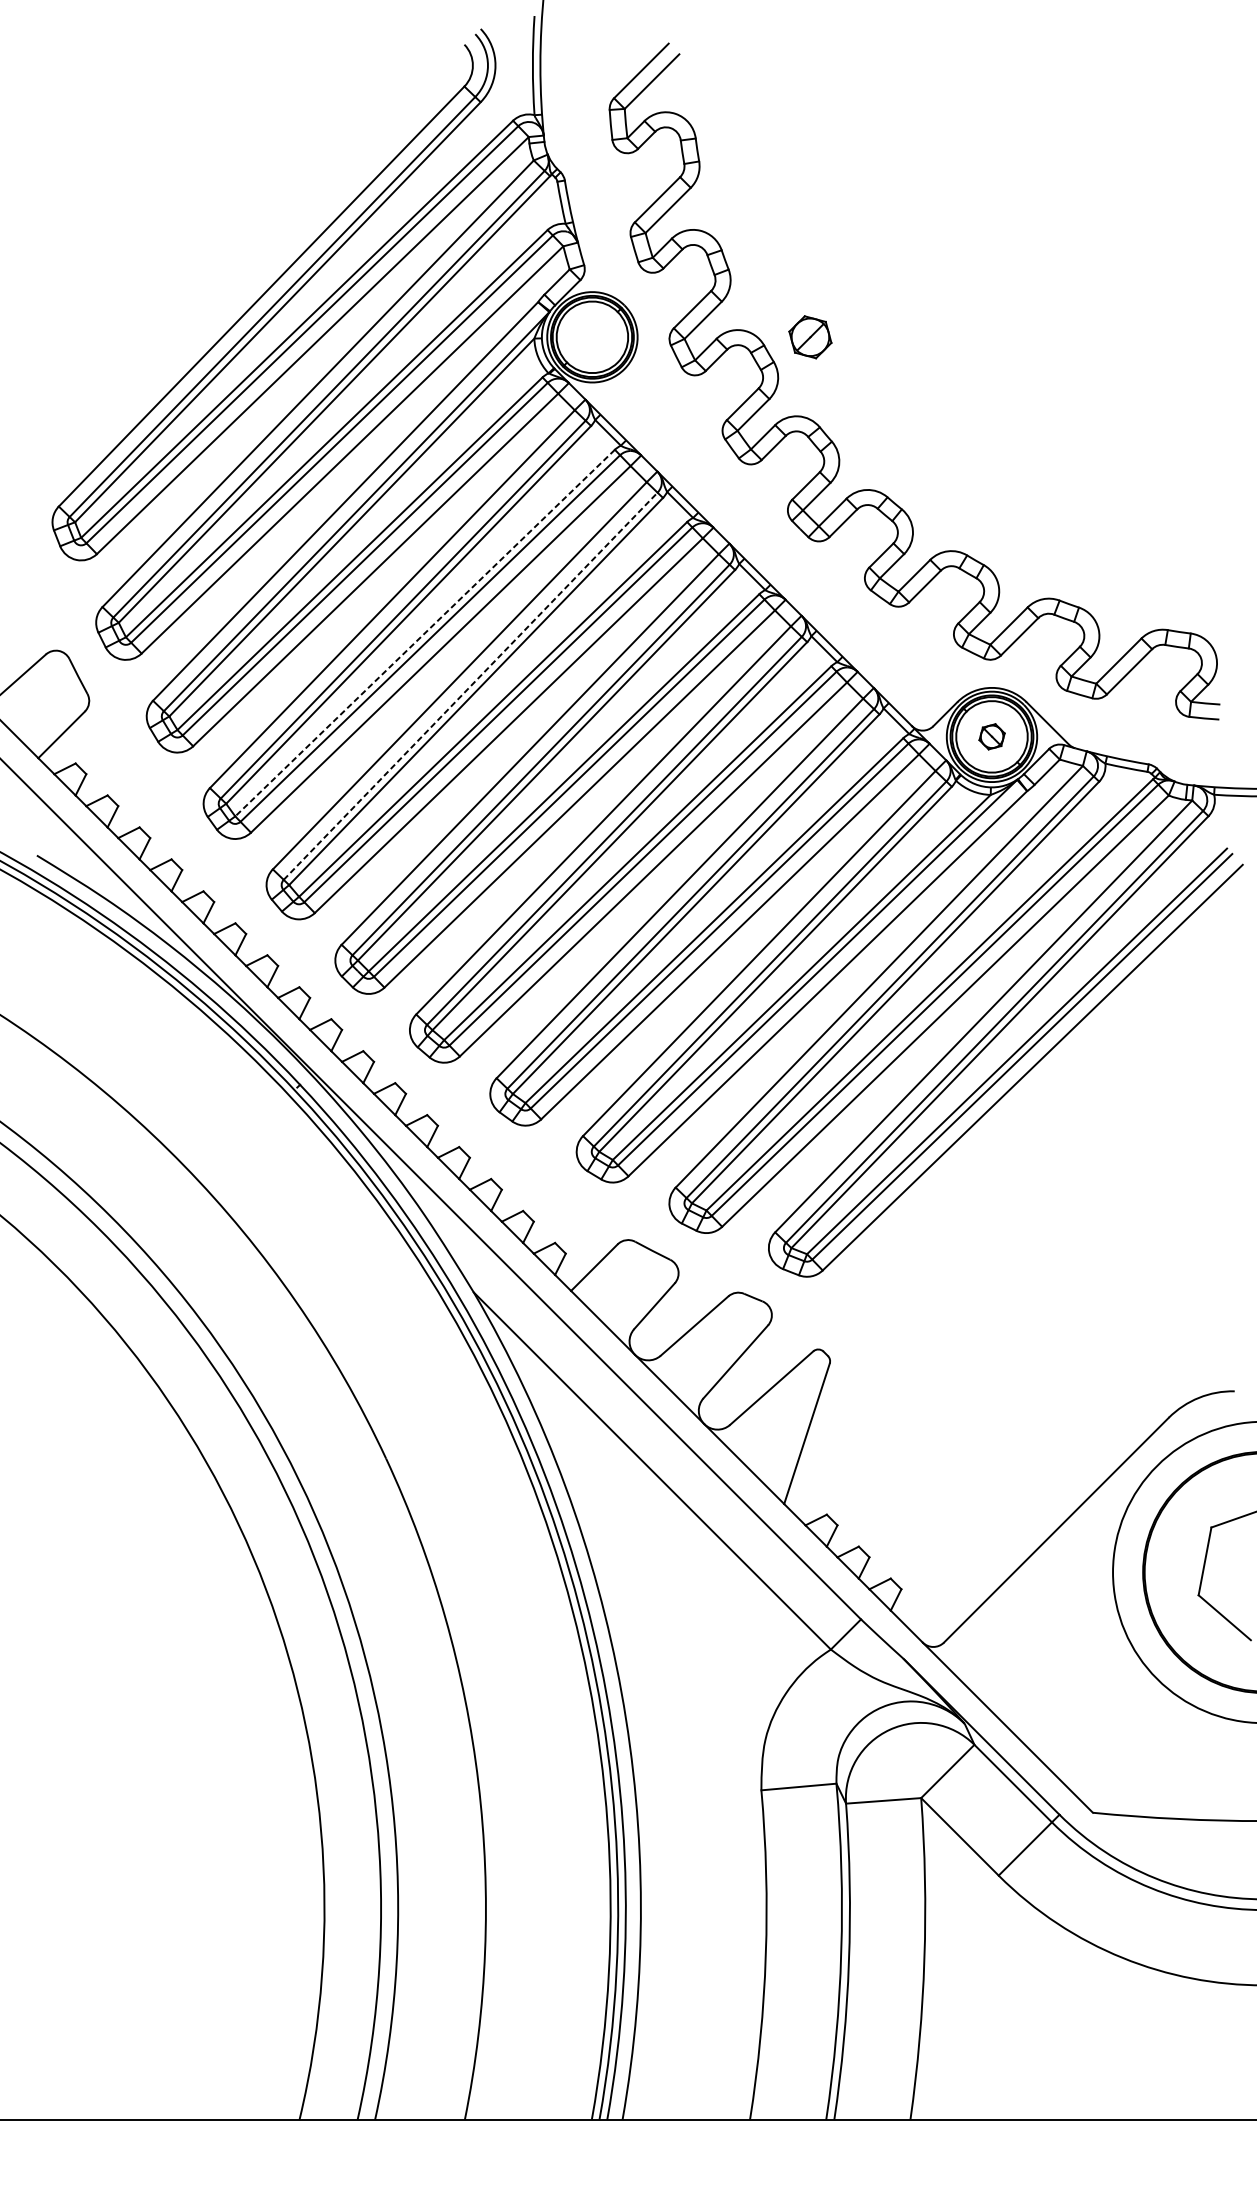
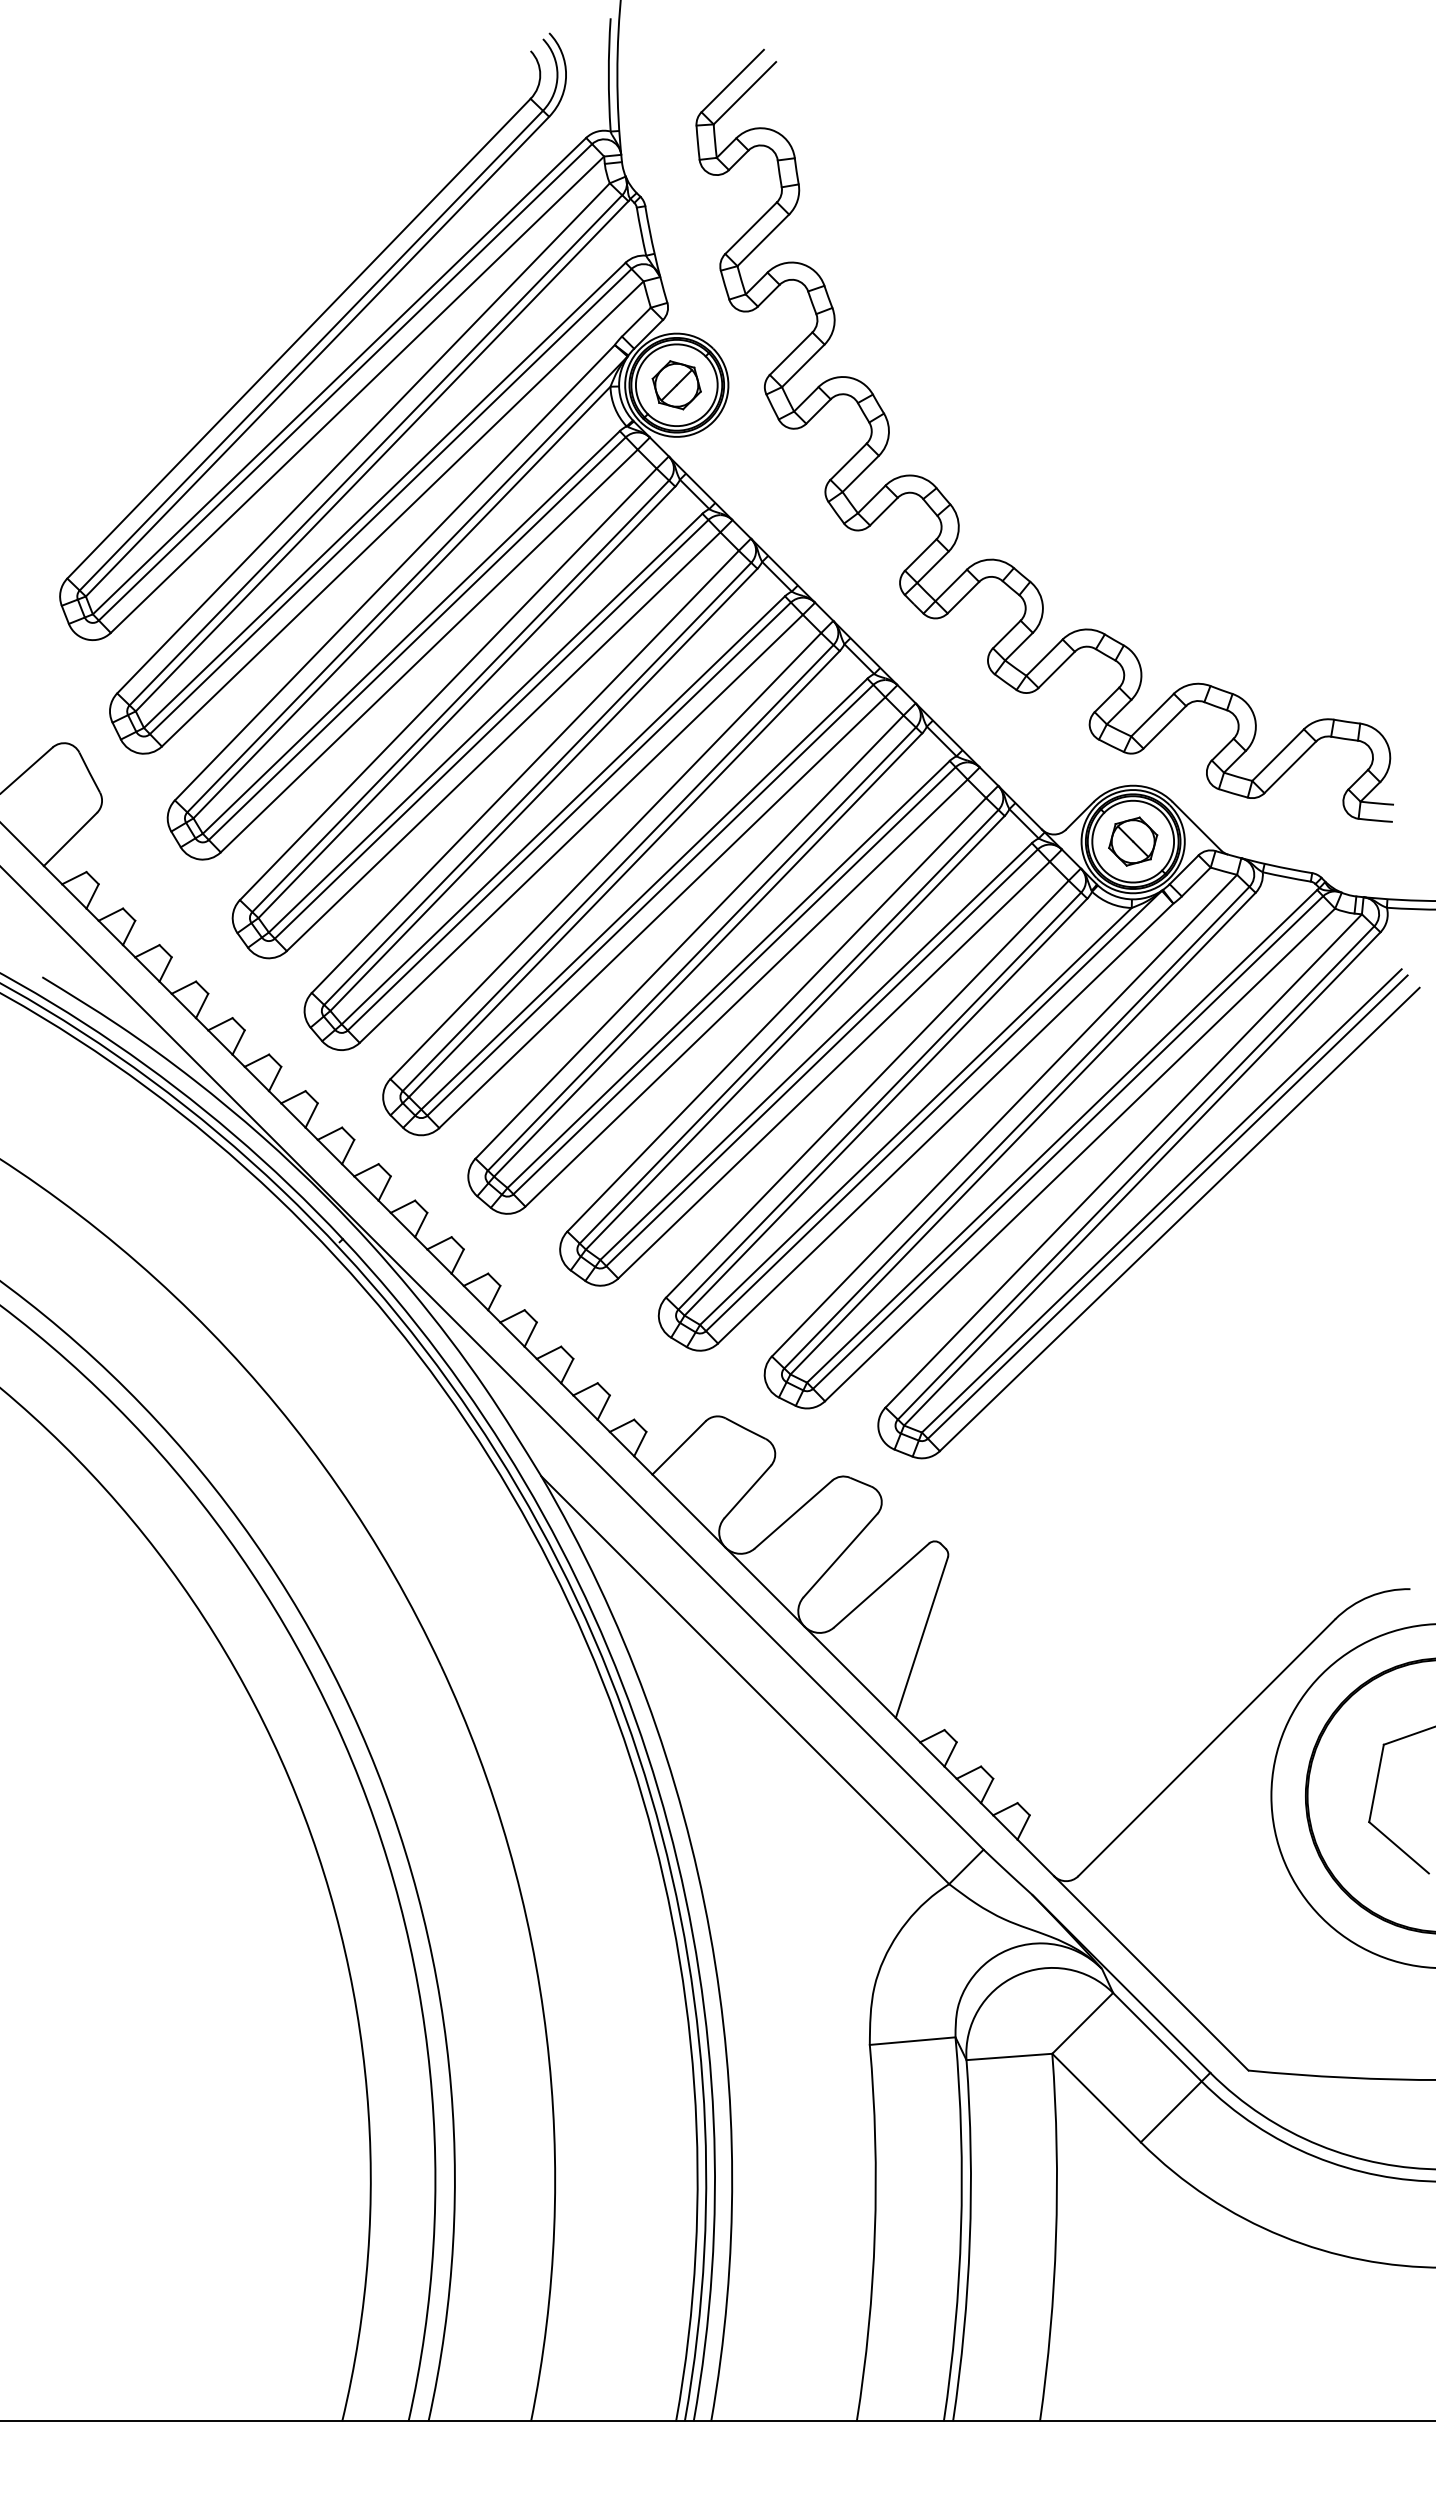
part: (810, 337) -> (676, 385), moved
line: (424, 633) -> (485, 723), dashed -> solid
line: (471, 685) -> (538, 783), dashed -> solid
part: (992, 736) -> (1133, 841), size x1.67

